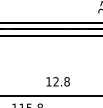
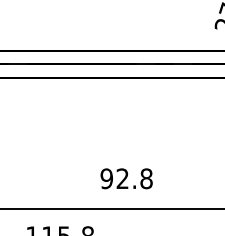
text: (48, 81) -> (105, 178), 12.8 -> 92.8

